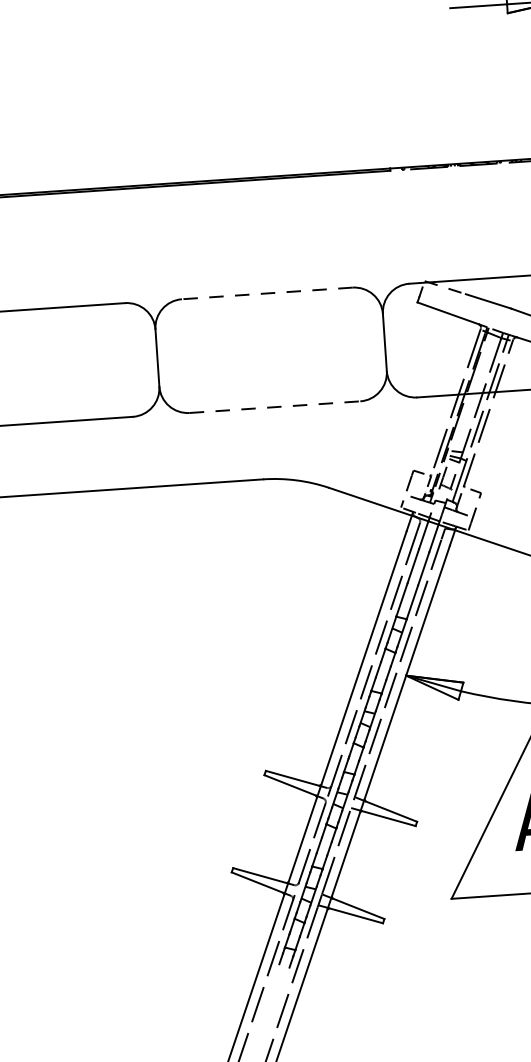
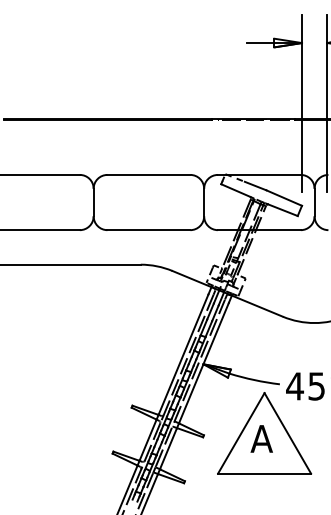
line: (266, 292) -> (148, 174), dashed -> solid
line: (276, 407) -> (149, 230), dashed -> solid

